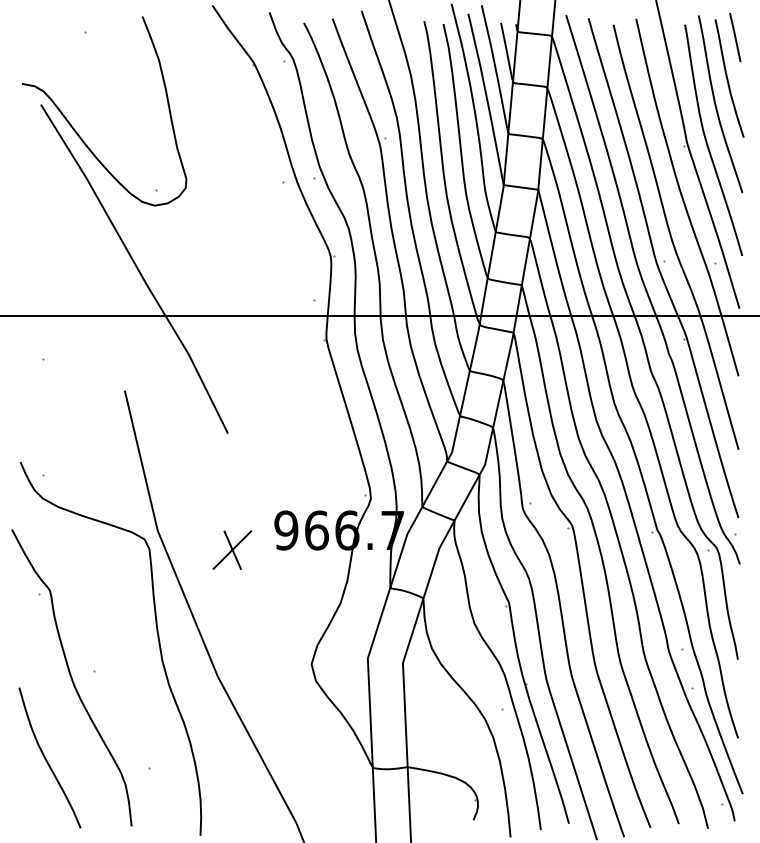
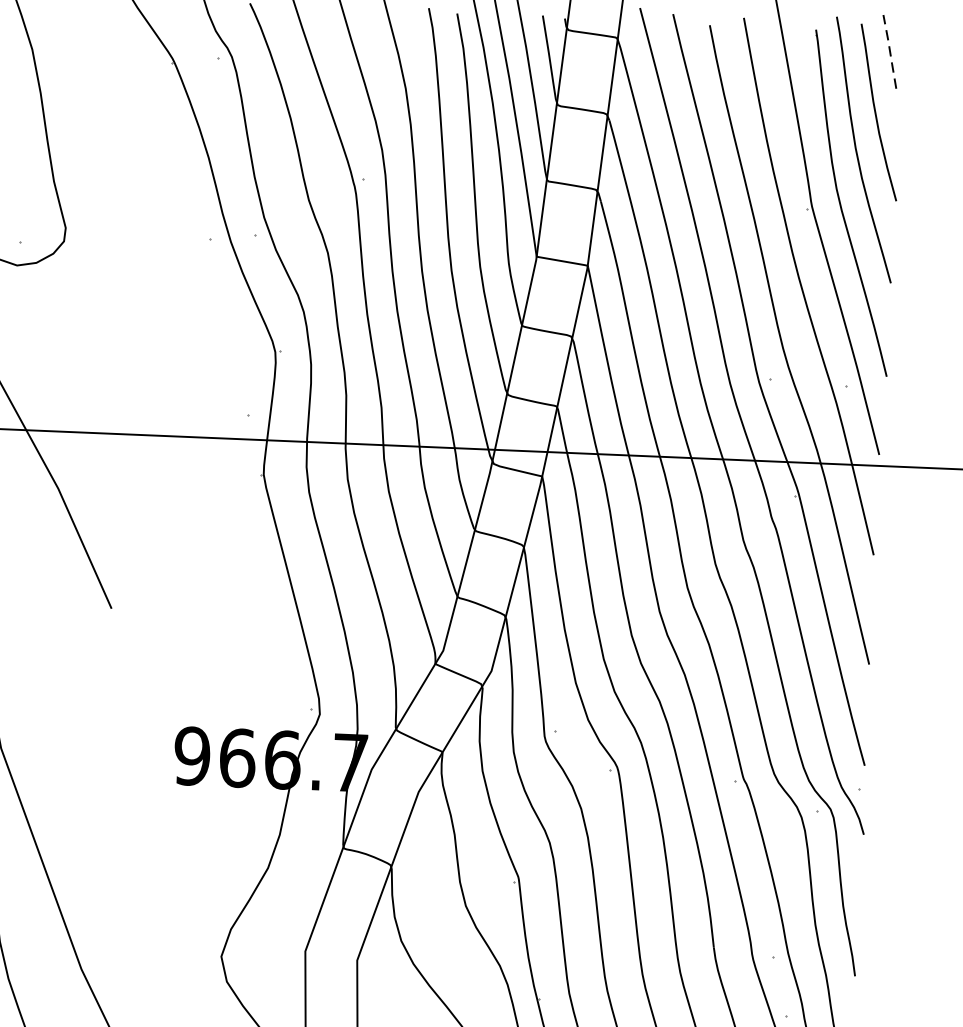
line: (735, 37) -> (890, 51), solid -> dashed
part: (232, 549) -> (111, 781), removed

